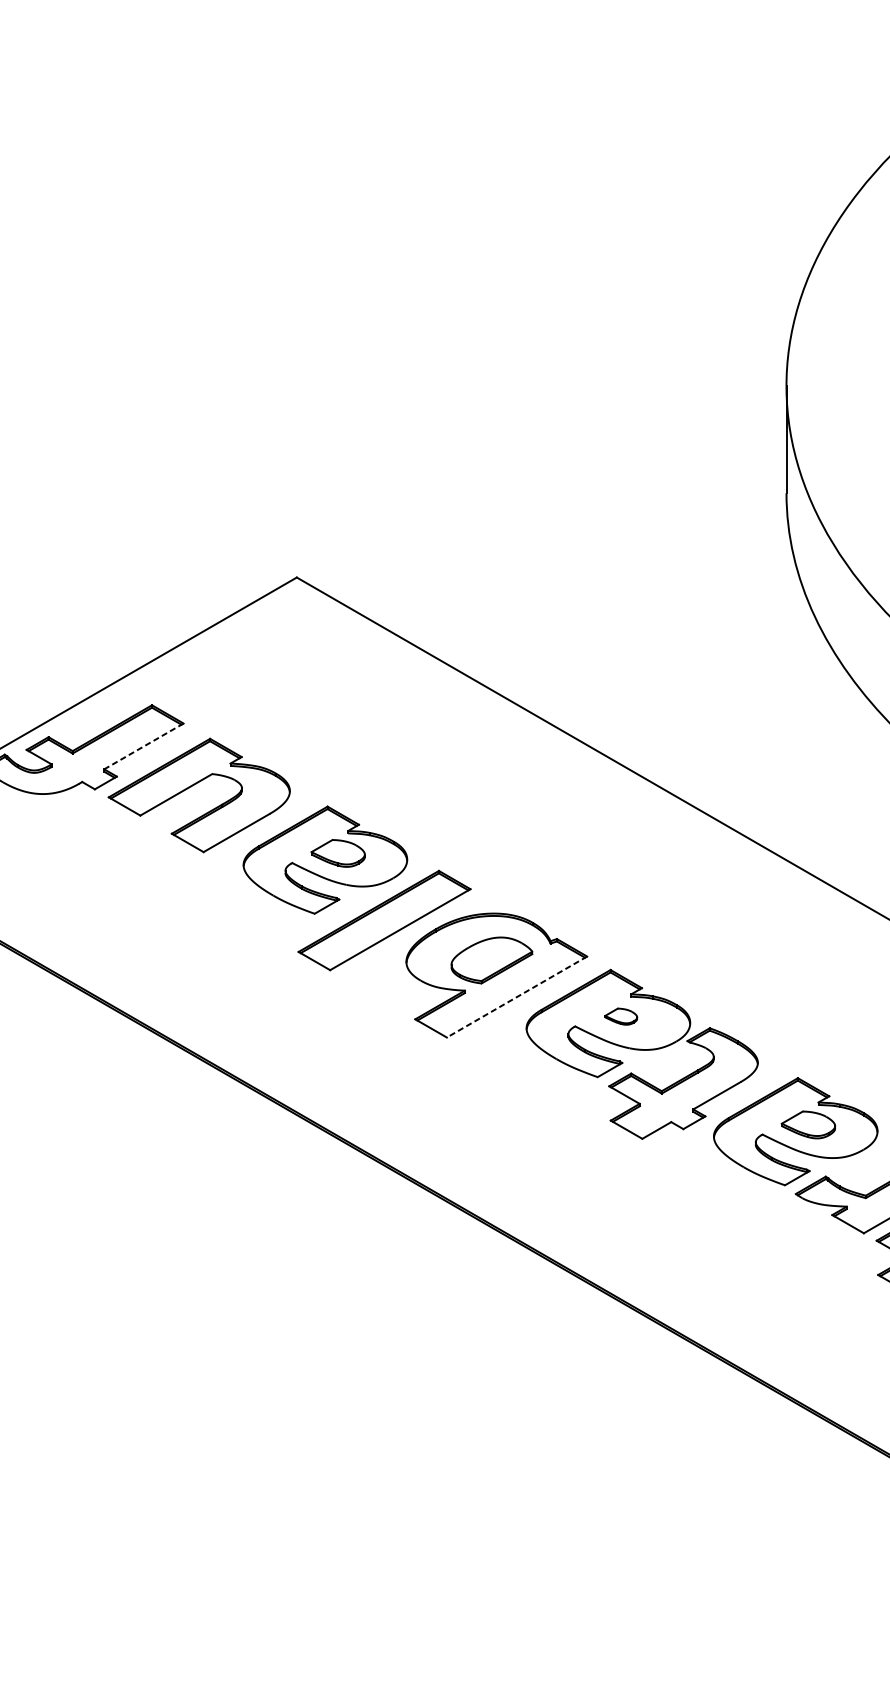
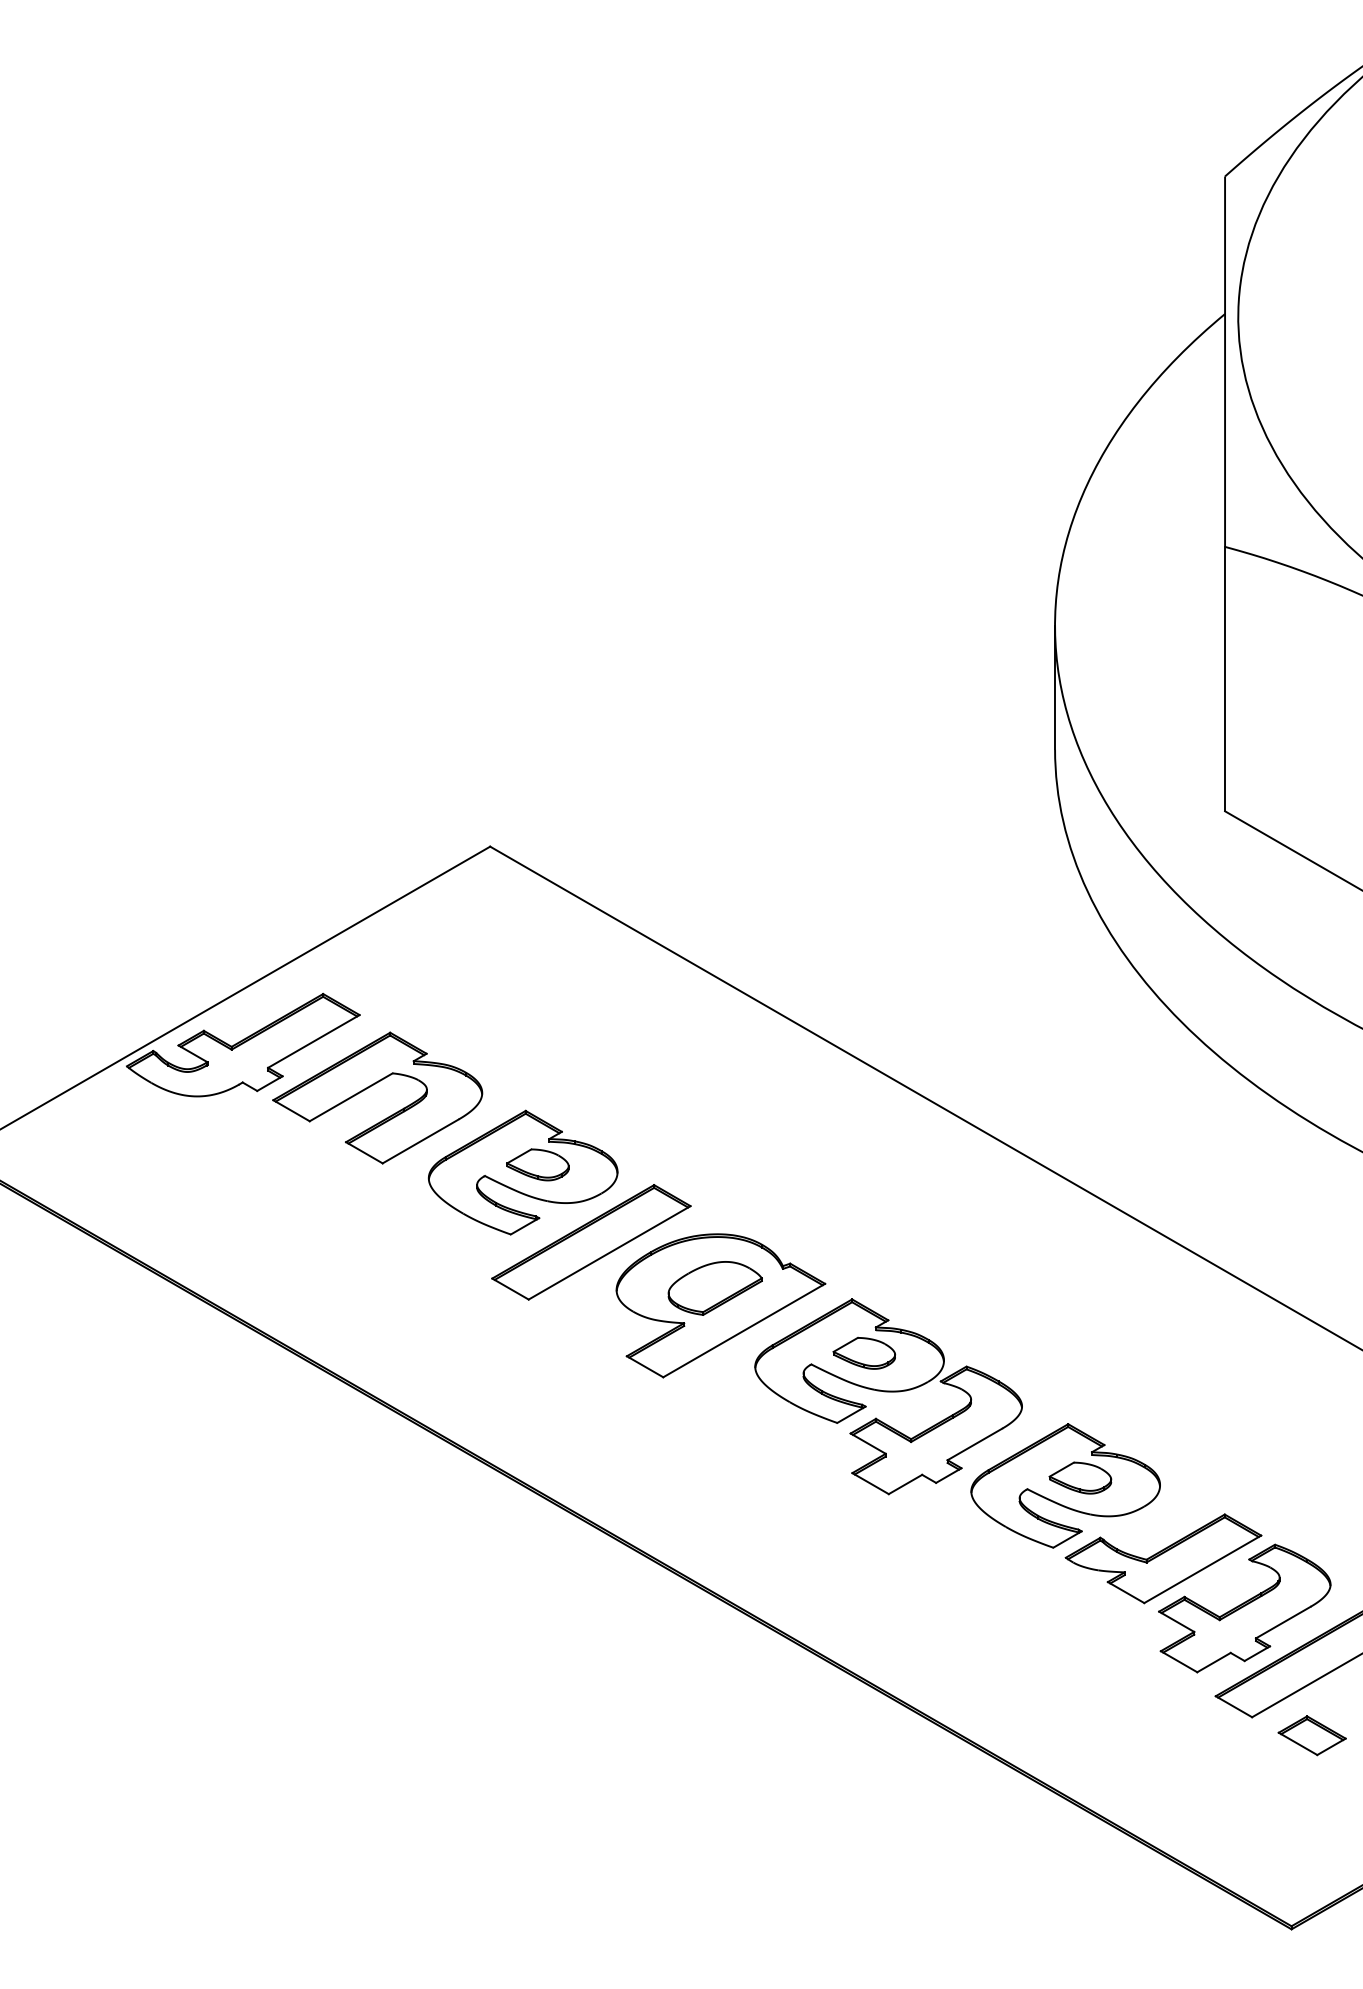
line: (143, 746) -> (313, 1041), dashed -> solid
line: (516, 996) -> (743, 1330), dashed -> solid
part: (621, 1016) -> (864, 1352), size x1.67

